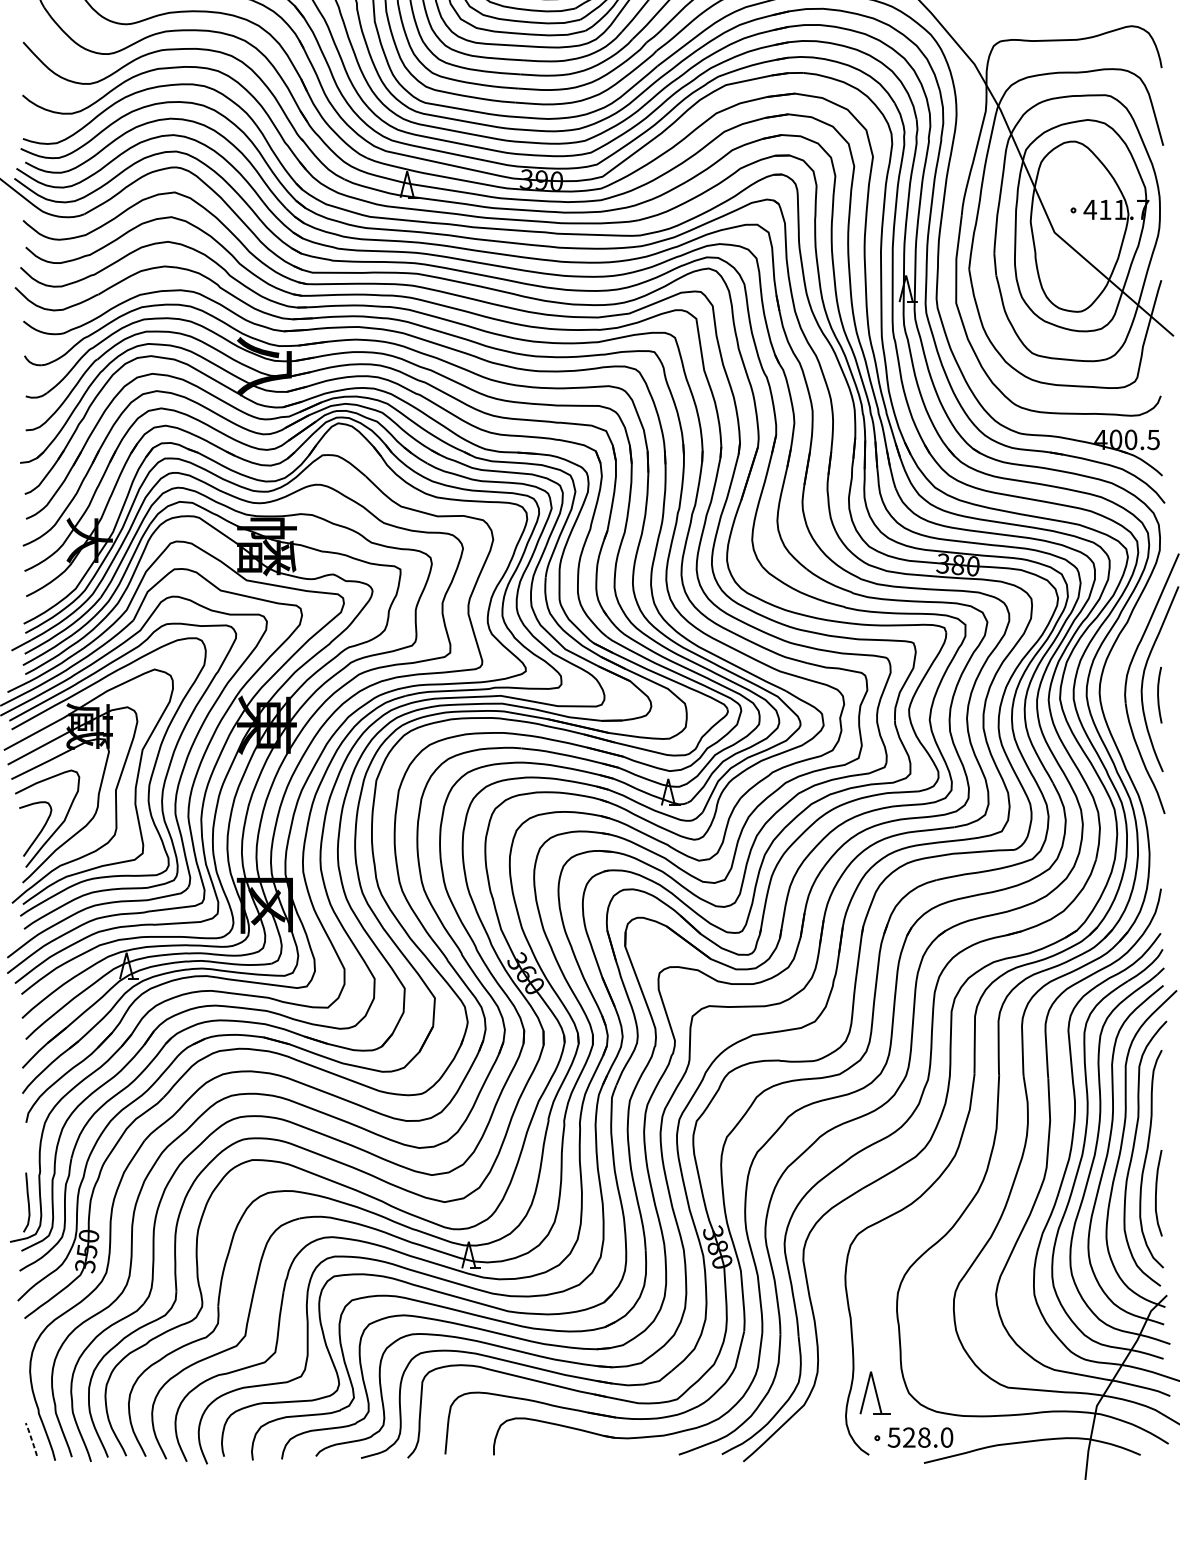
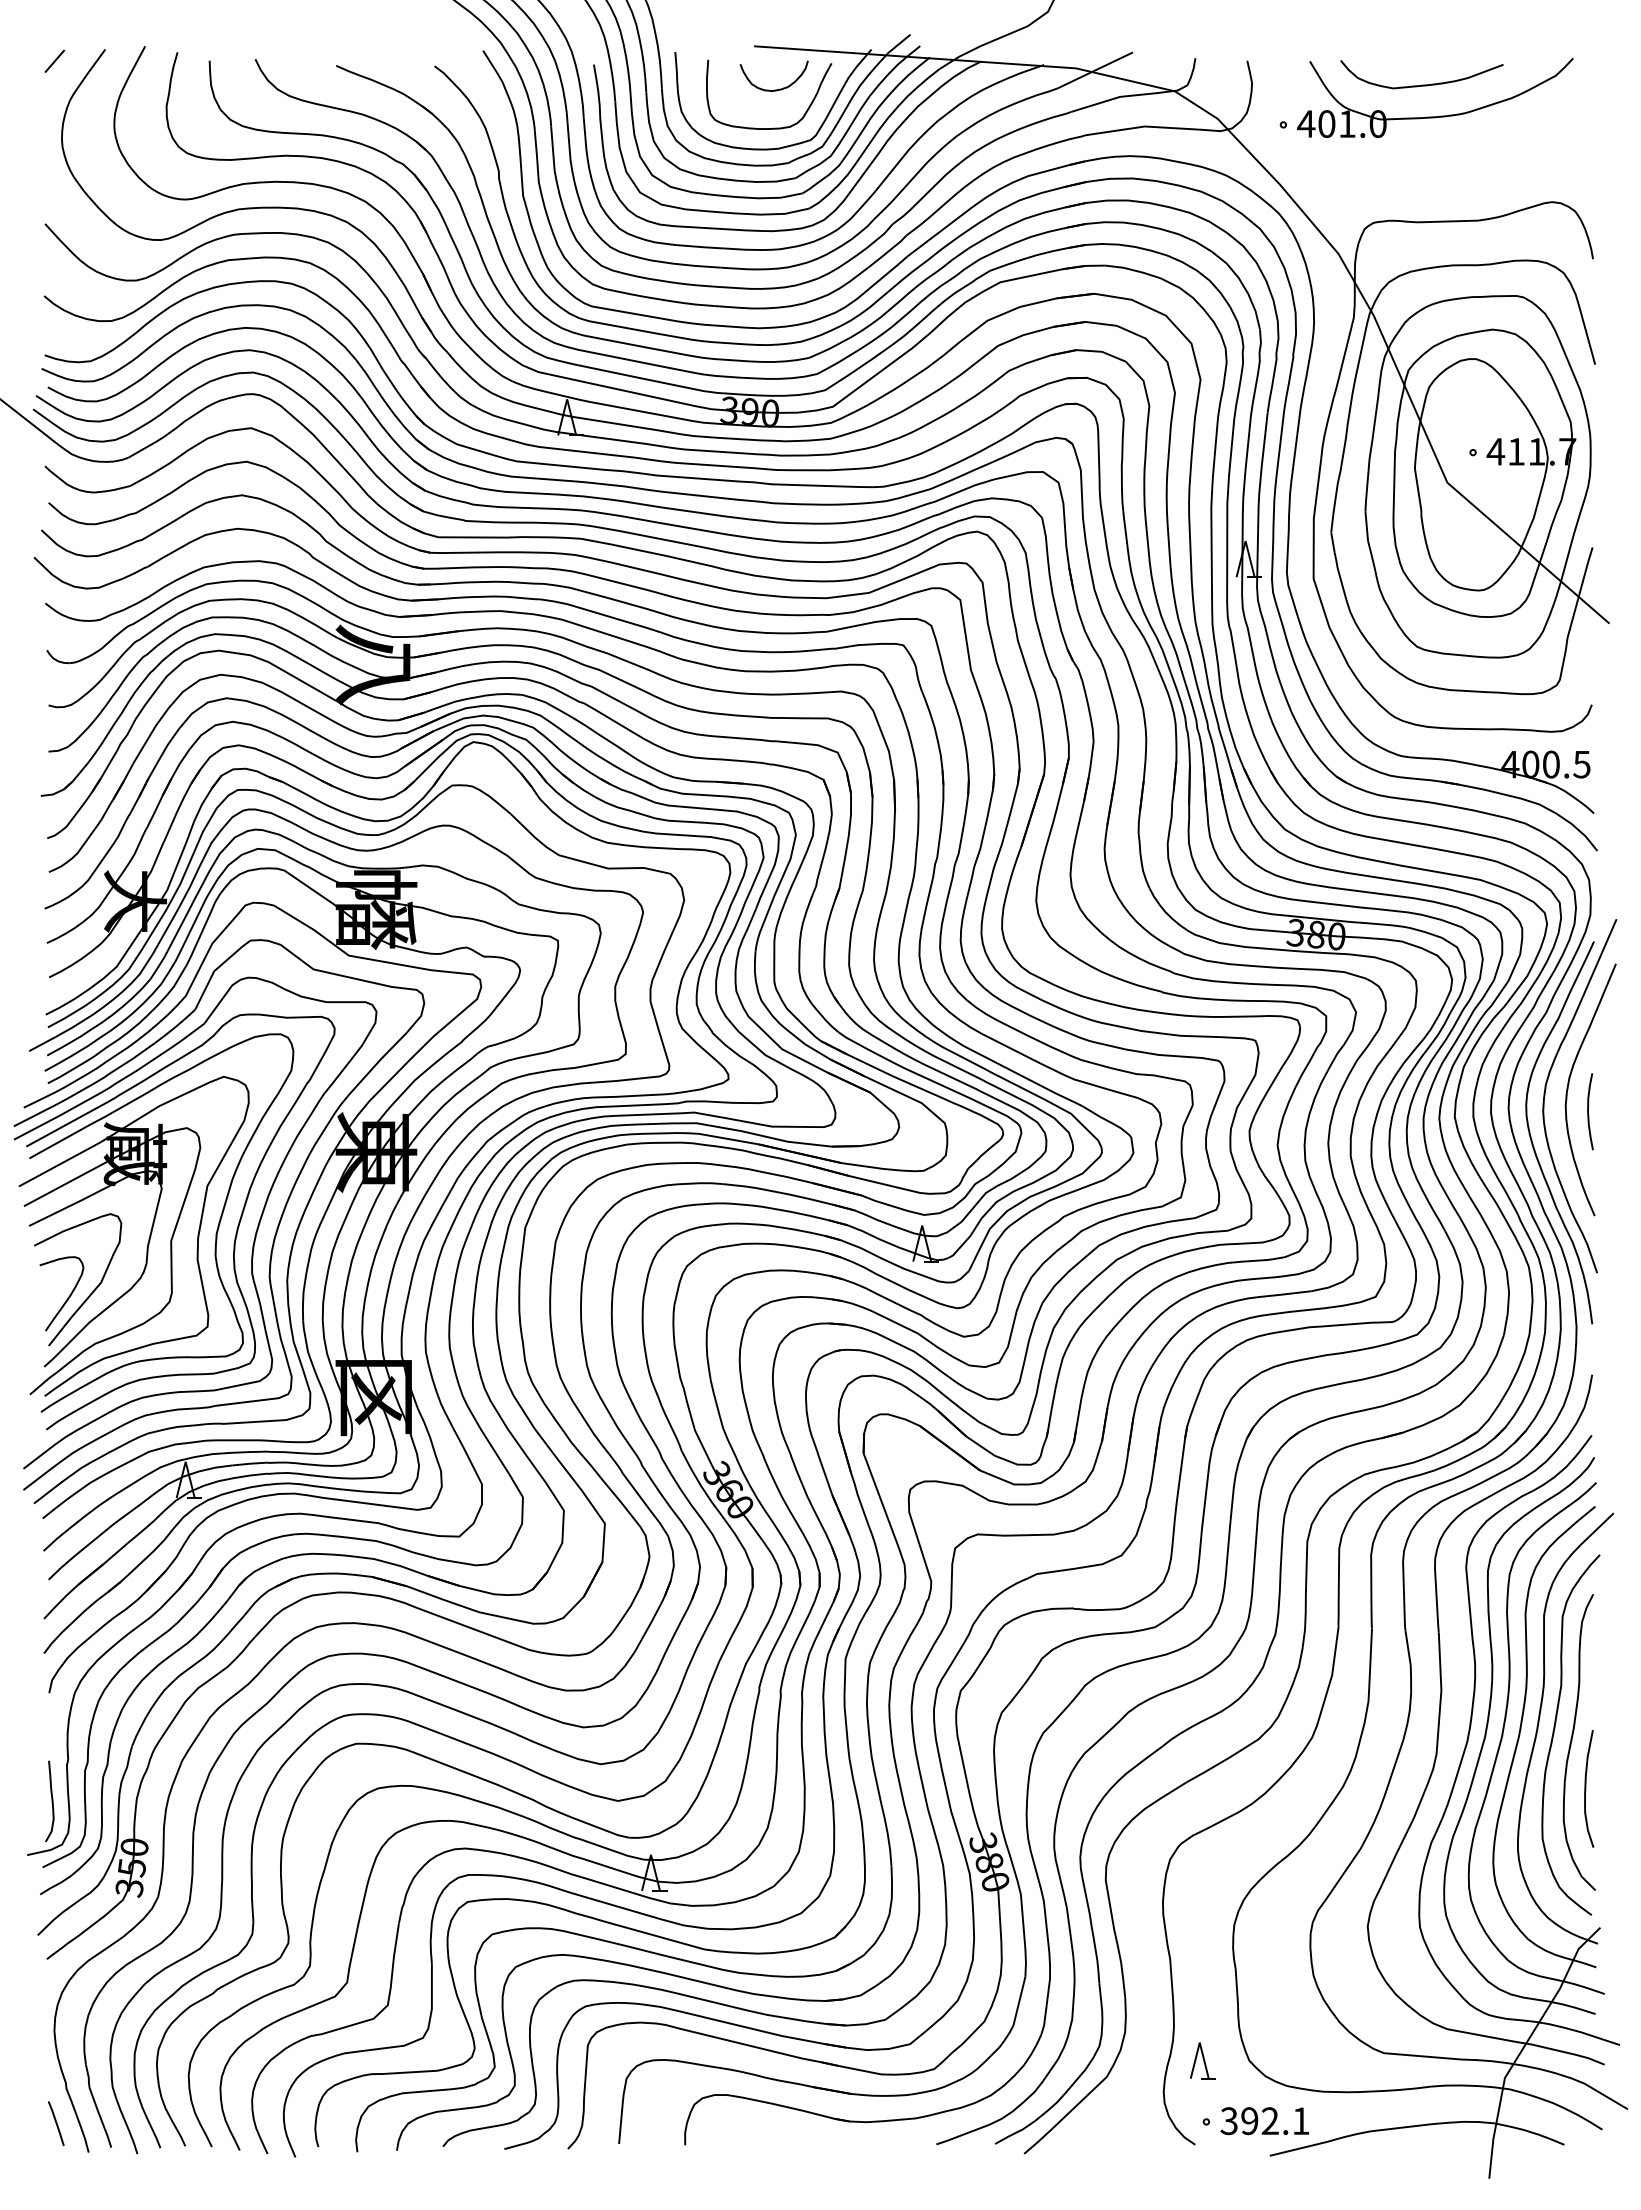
curve: (1117, 715) -> (1532, 1139), added
part: (874, 1393) -> (1202, 2060), size x0.62
text: (920, 1437) -> (1265, 2121), 528.0 -> 392.1
line: (31, 1439) -> (56, 2123), dashed -> solid

